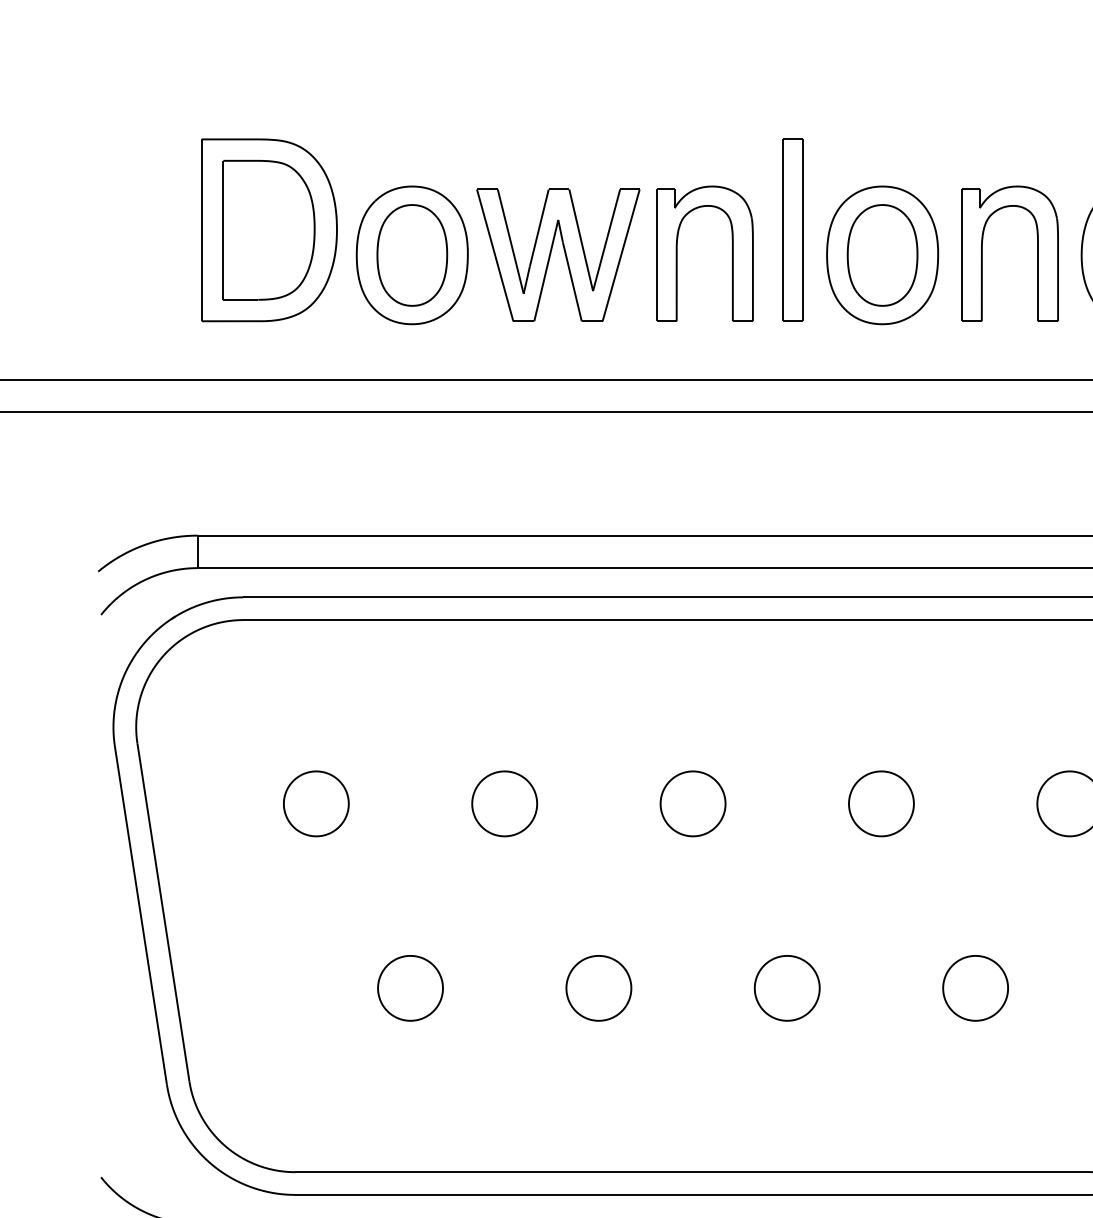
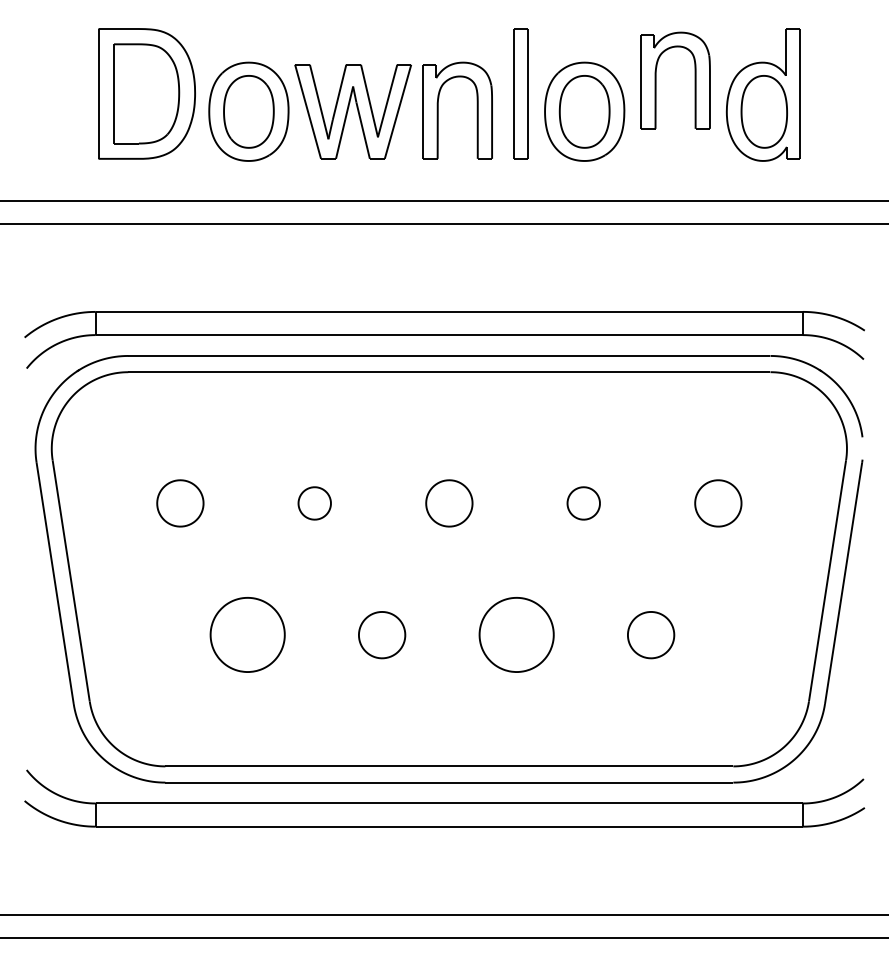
part: (983, 253) -> (656, 80), moved
part: (504, 803) -> (314, 503), size x0.7
part: (880, 803) -> (583, 503), size x0.7
part: (410, 988) -> (247, 635), size x1.6
part: (787, 988) -> (516, 635), size x1.6

